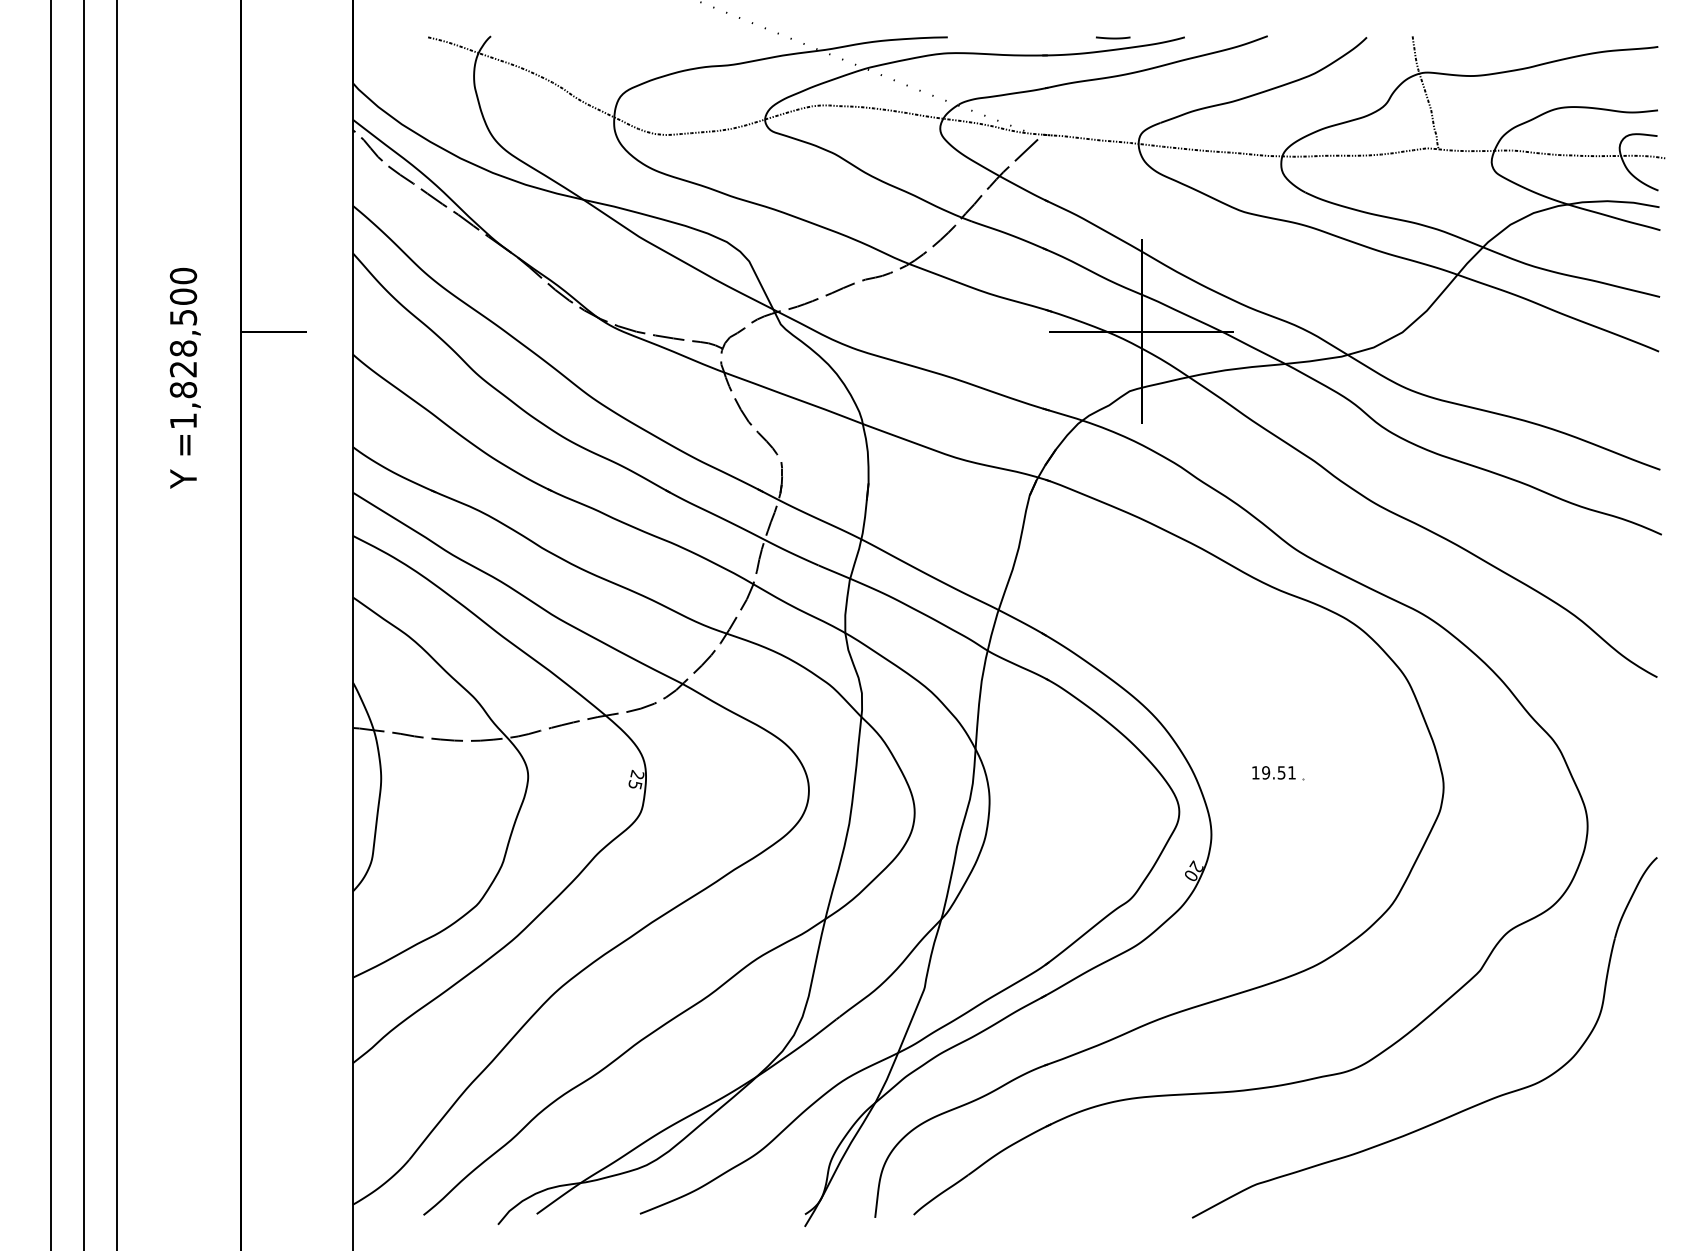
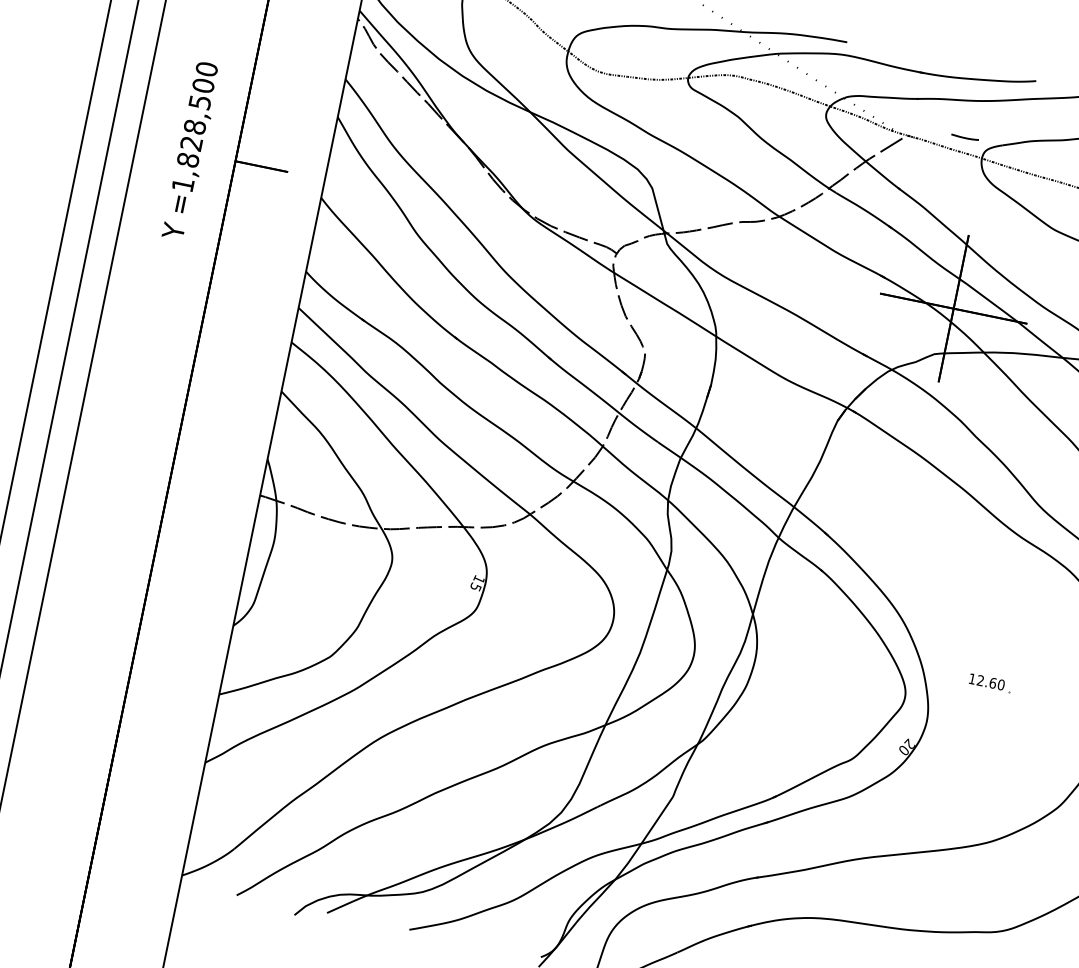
line: (1113, 37) -> (965, 137), moved
text: (184, 378) -> (190, 151), moved
text: (1279, 772) -> (991, 682), 19.51 -> 12.60
text: (637, 774) -> (479, 579), 25 -> 15

